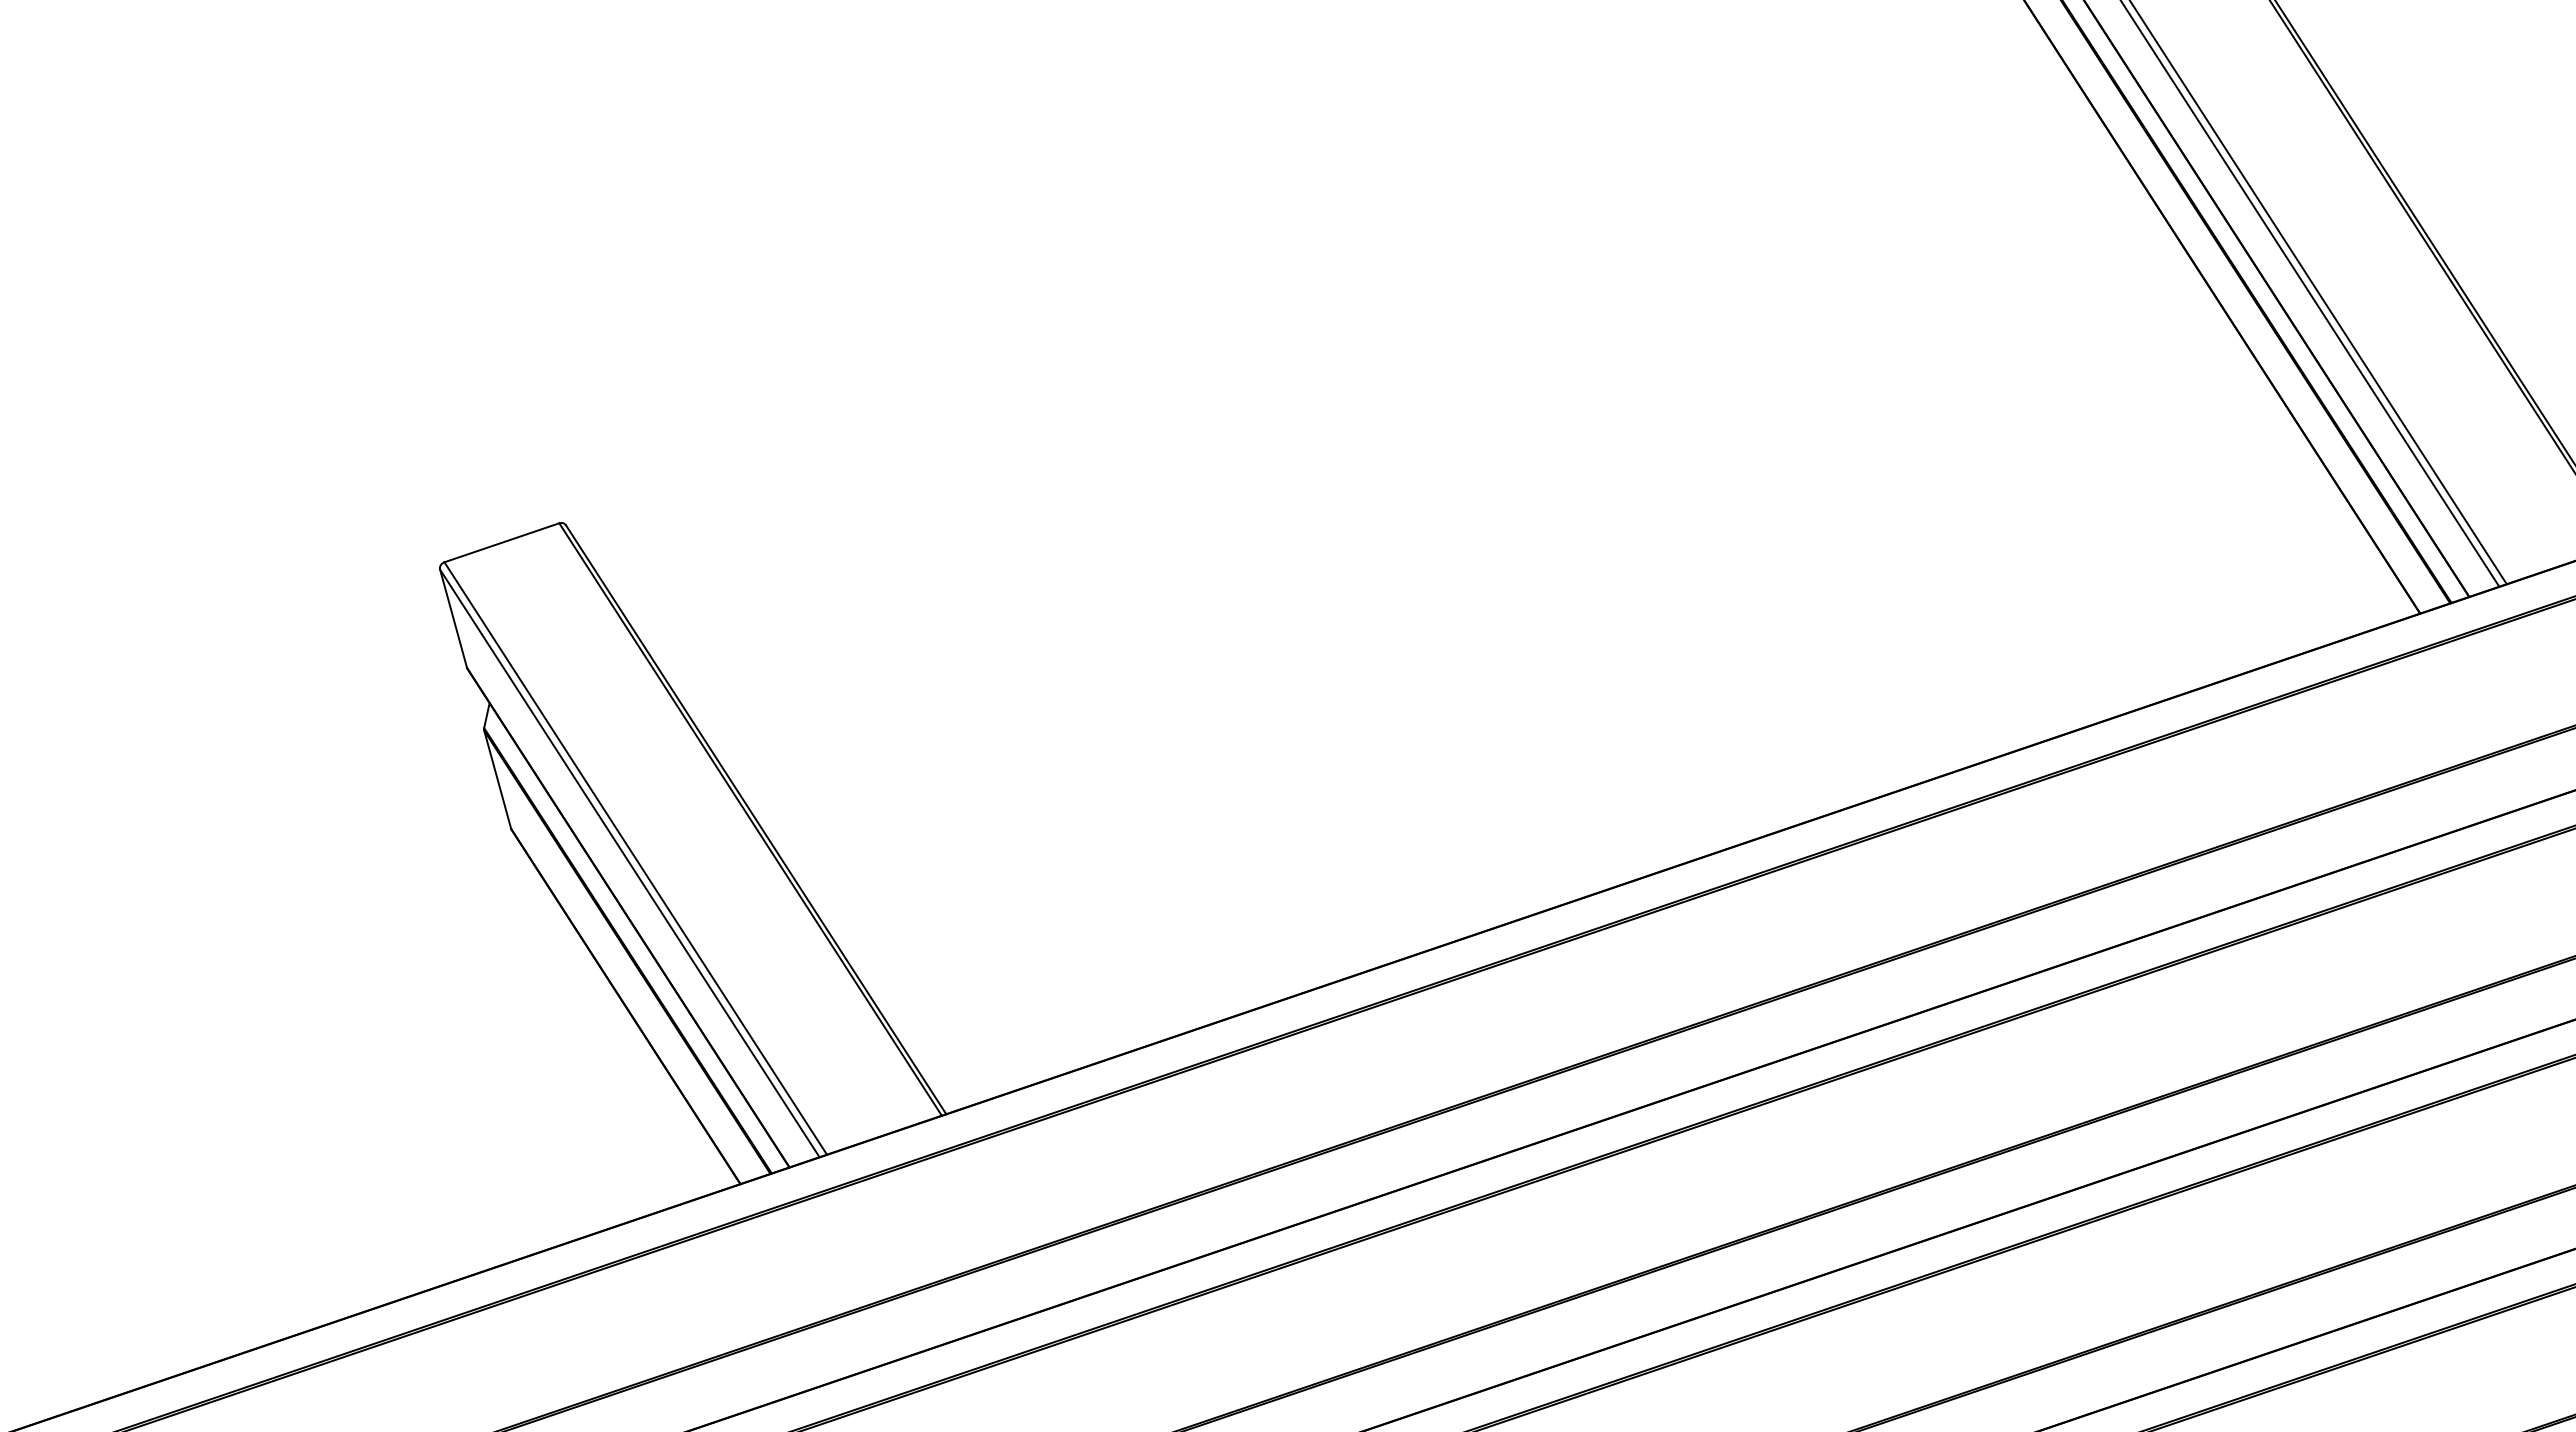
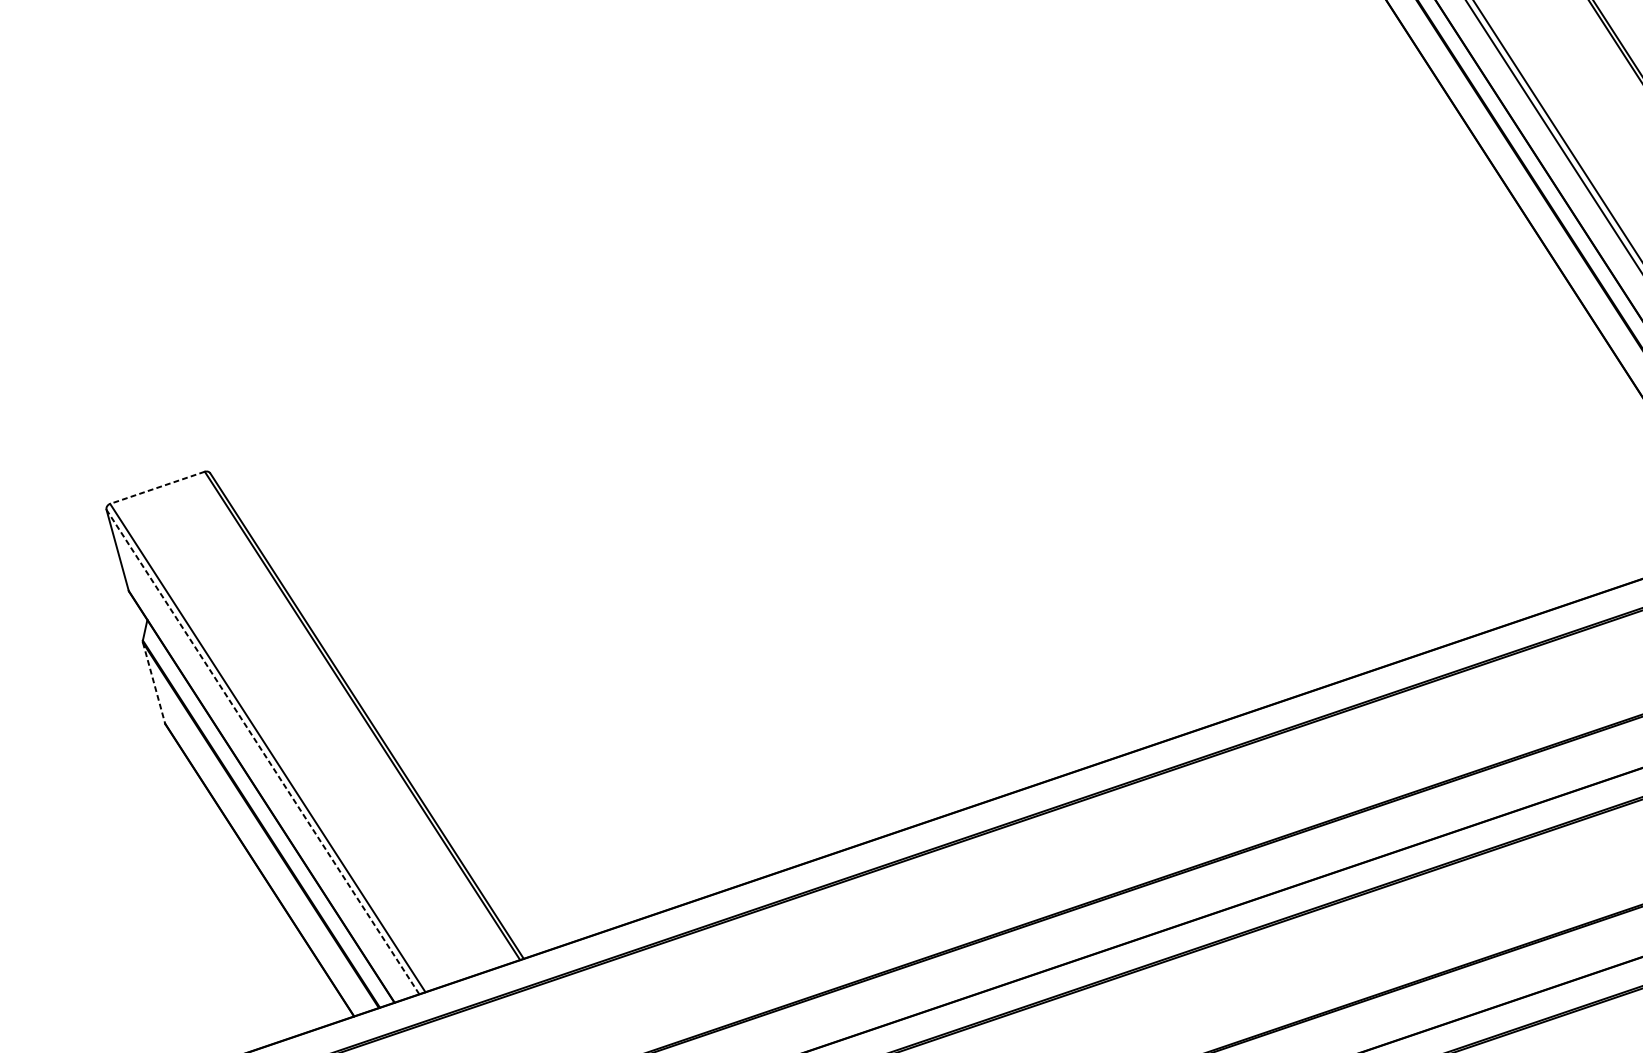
line: (501, 542) -> (157, 487), solid -> dashed
line: (497, 779) -> (153, 682), solid -> dashed
line: (629, 863) -> (262, 752), solid -> dashed

